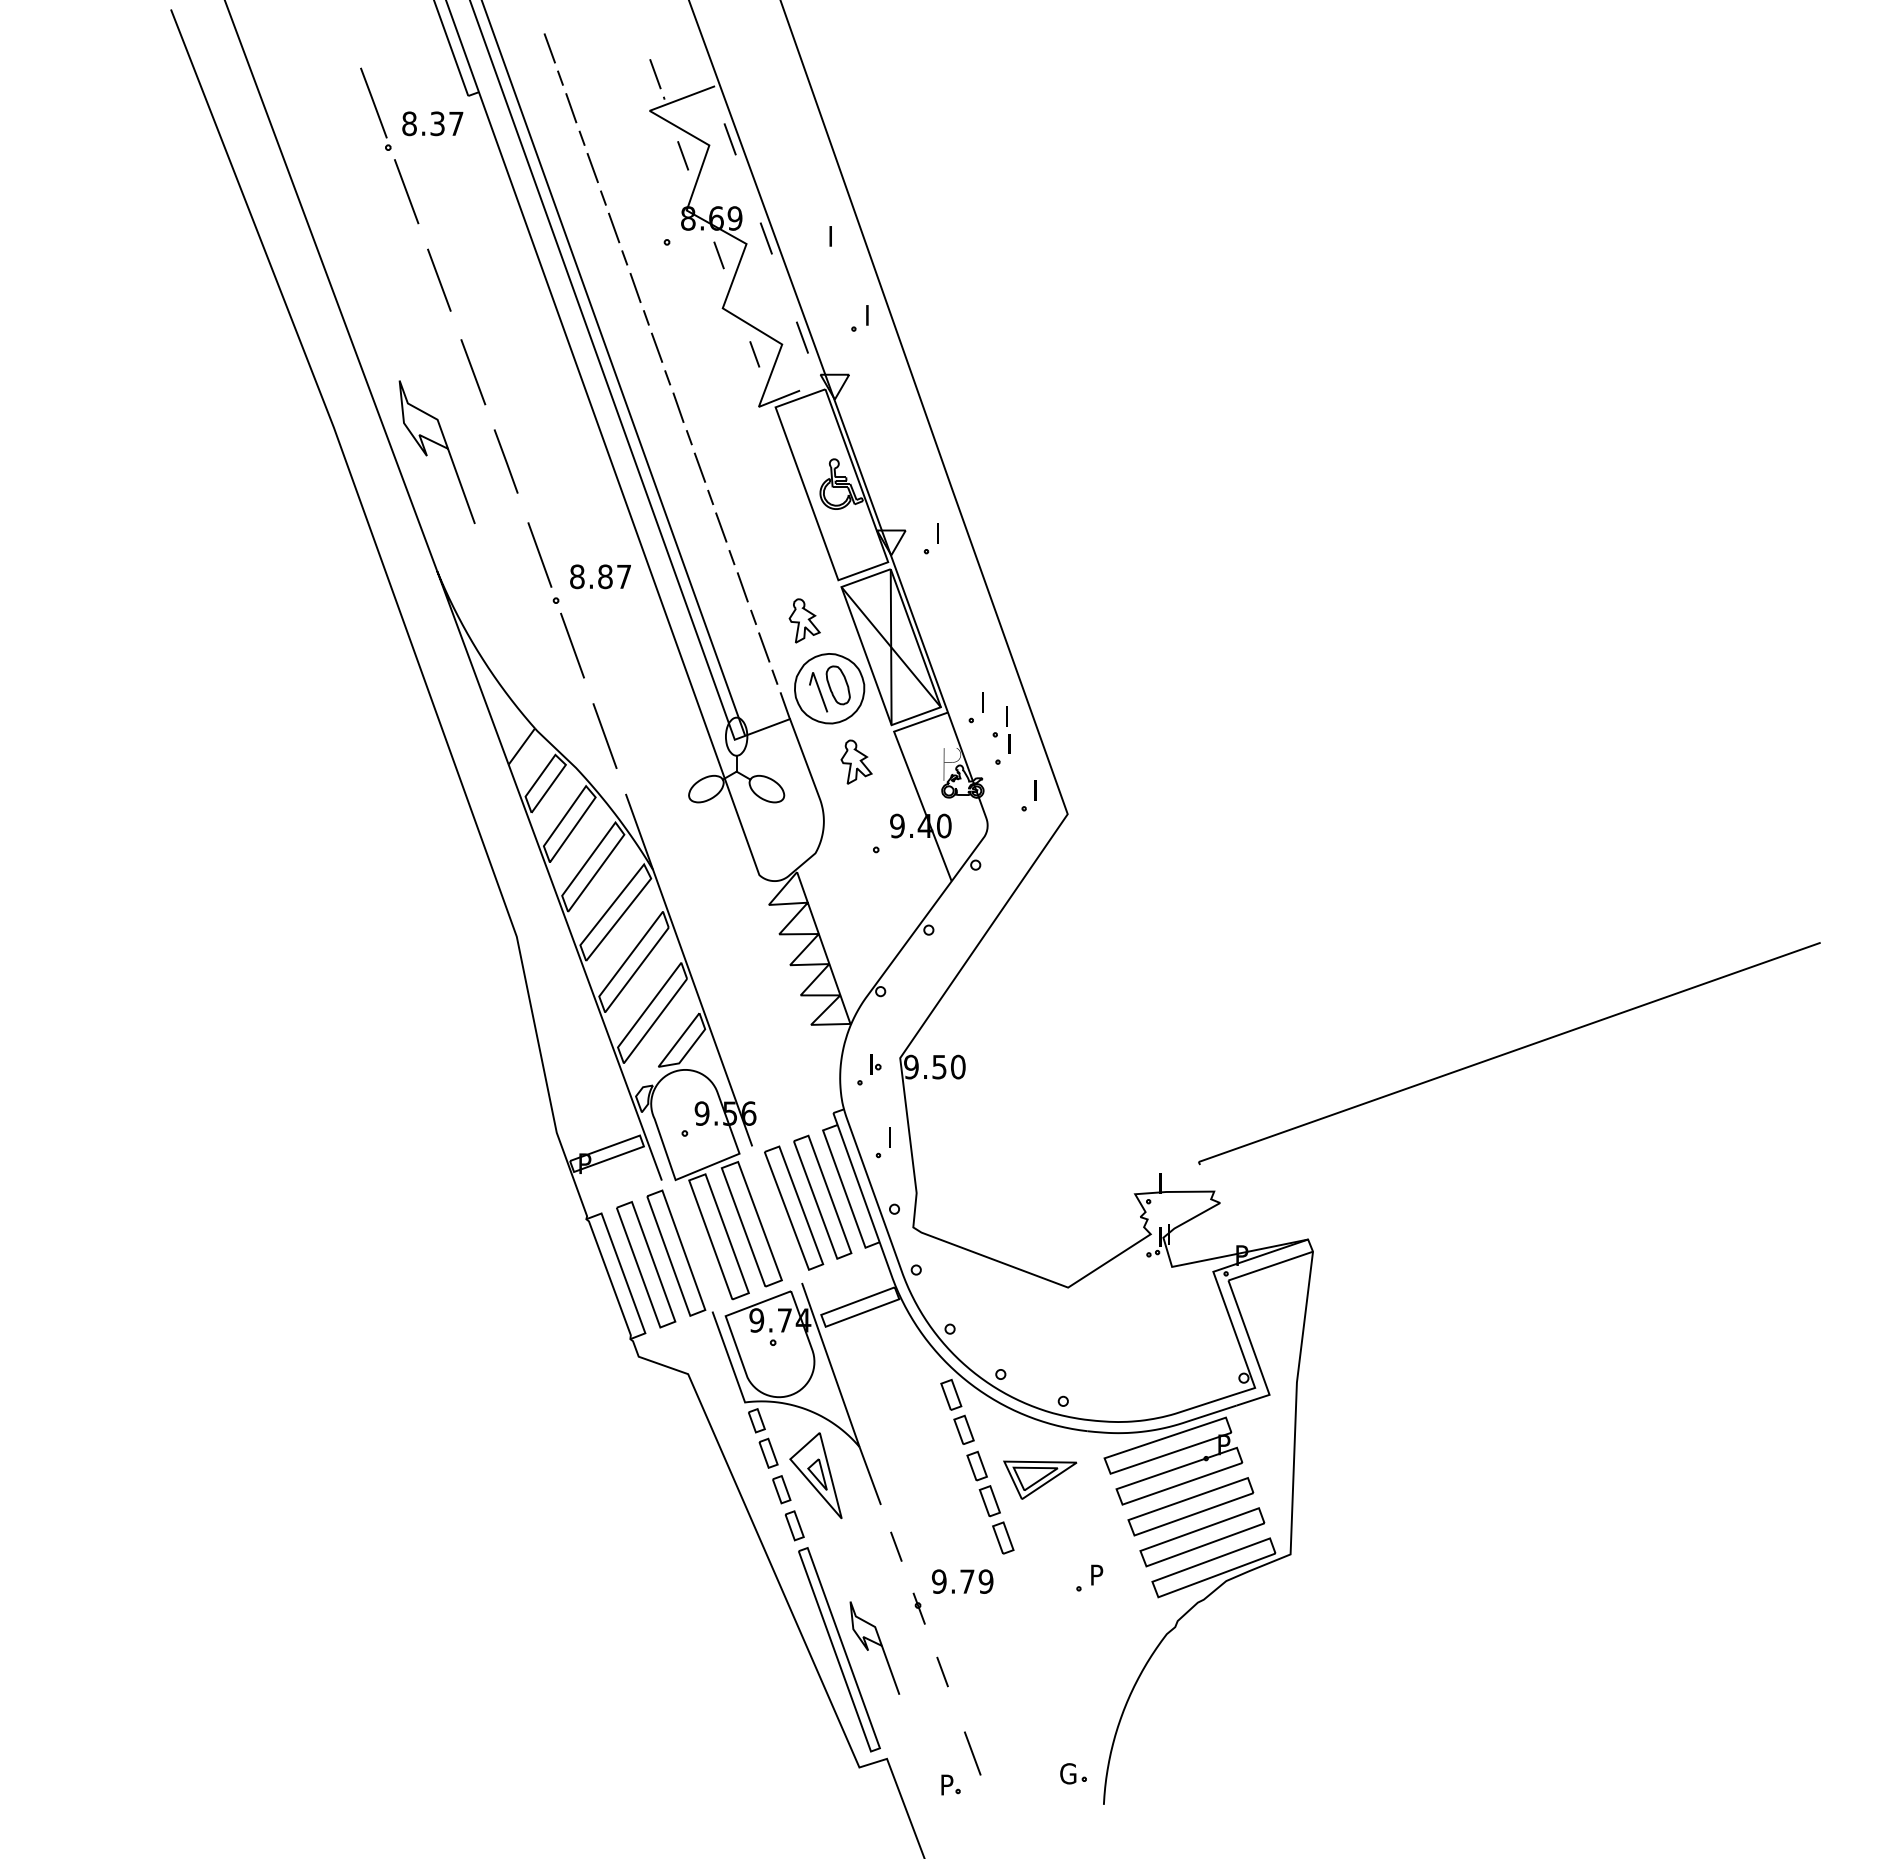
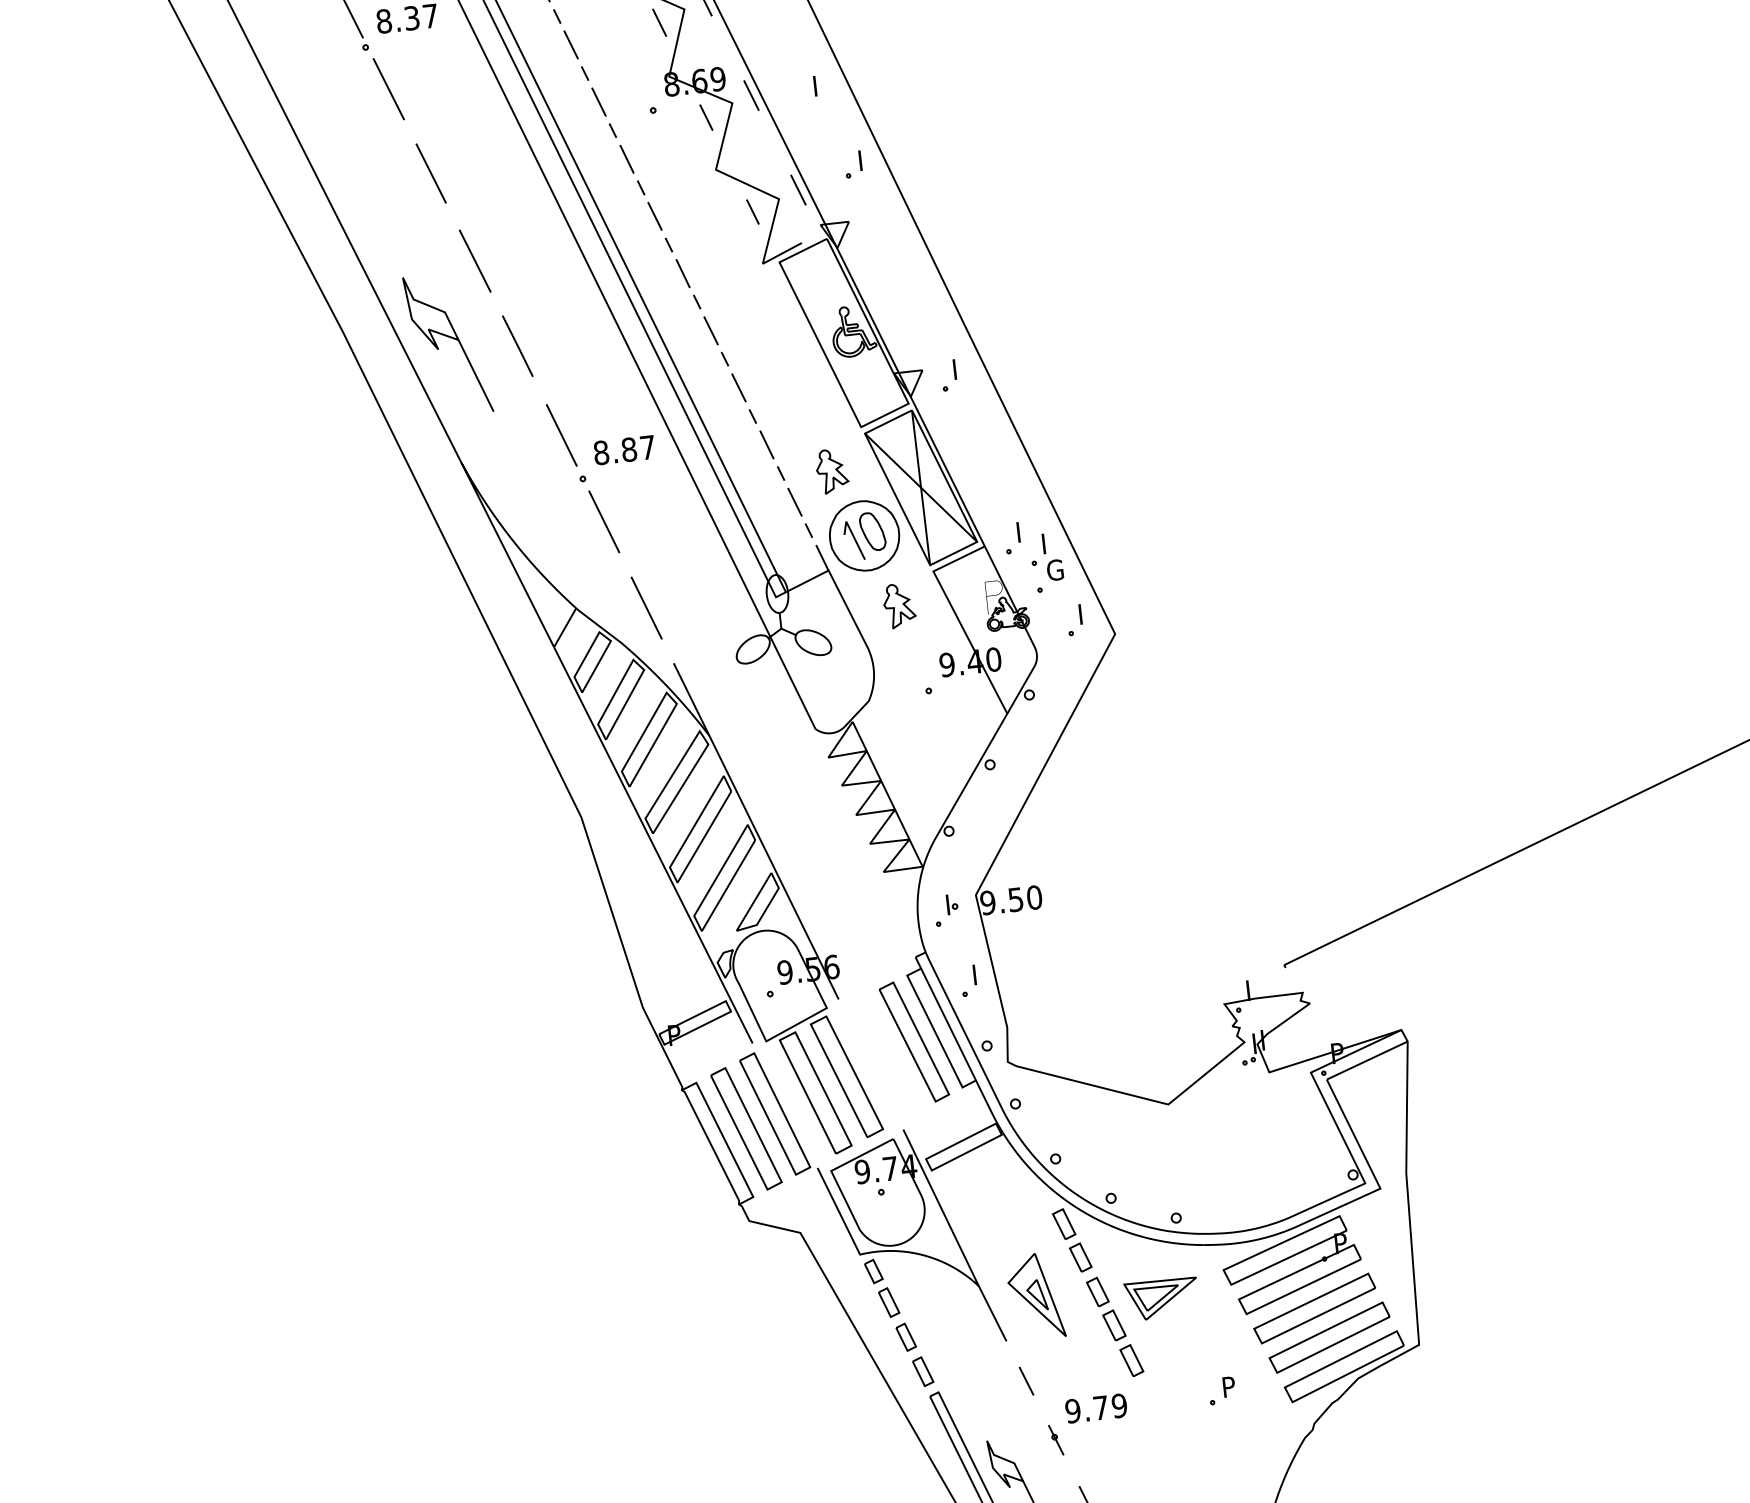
text: (1015, 743) -> (1055, 569), I -> G
part: (794, 1207) -> (887, 1055), removed
part: (815, 1475) -> (1035, 1296), moved

